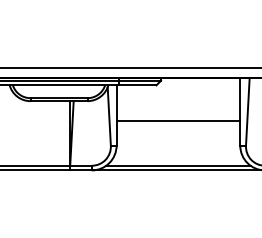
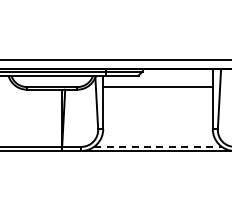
line: (177, 121) -> (157, 87), moved
line: (178, 165) -> (158, 146), solid -> dashed

